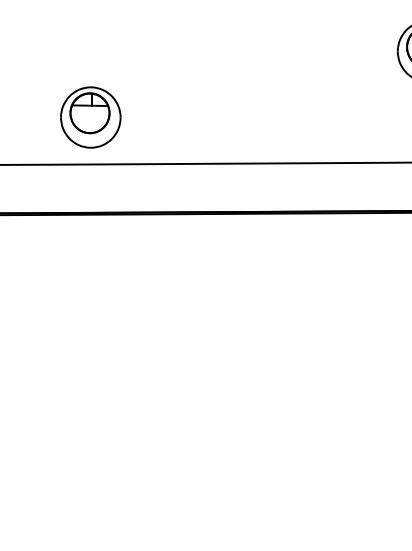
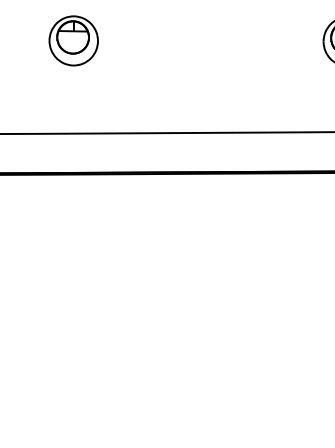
part: (90, 117) -> (73, 40), moved

